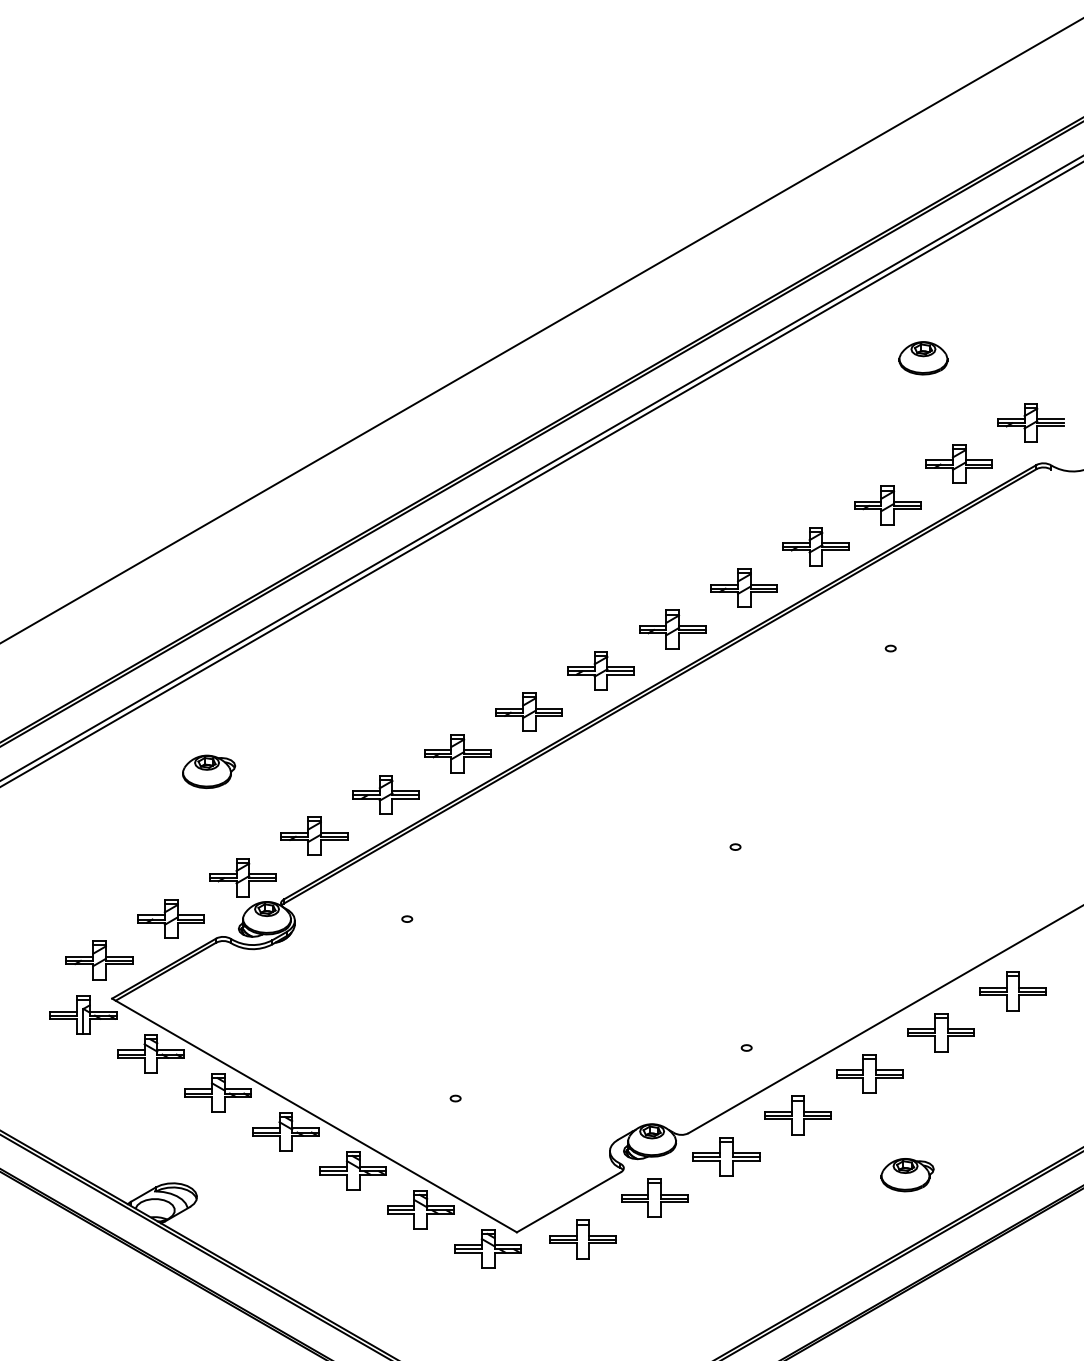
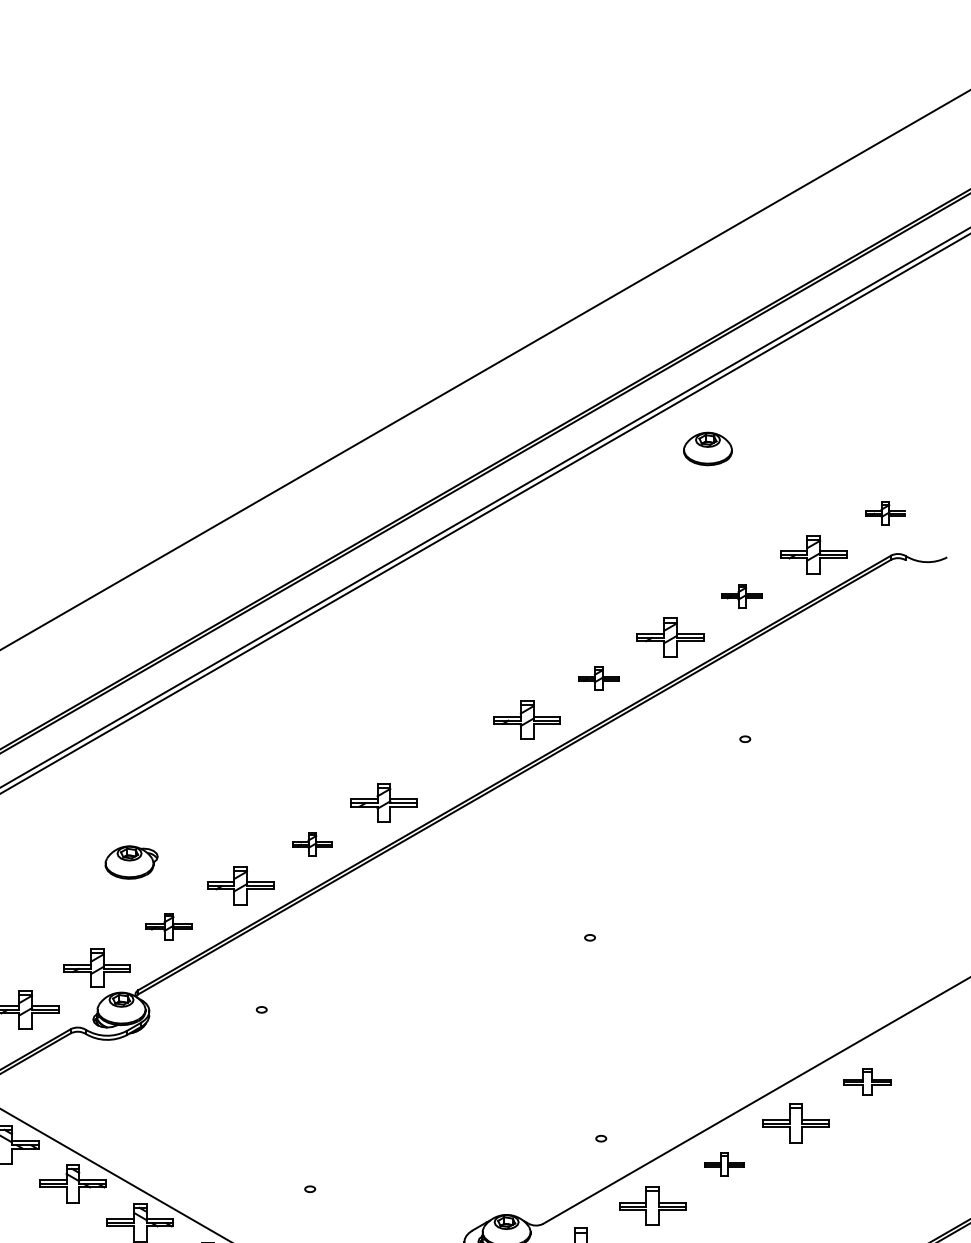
part: (923, 358) -> (708, 449), moved
part: (1030, 422) -> (885, 513), size x0.6
part: (887, 505) -> (742, 596), size x0.6
part: (743, 587) -> (598, 678), size x0.6
part: (600, 670) -> (455, 761), removed
part: (457, 753) -> (312, 844), size x0.6
part: (209, 771) -> (132, 862), moved
part: (314, 835) -> (169, 926), size x0.7
part: (1012, 991) -> (867, 1082), size x0.7
part: (869, 1073) -> (724, 1164), size x0.6

